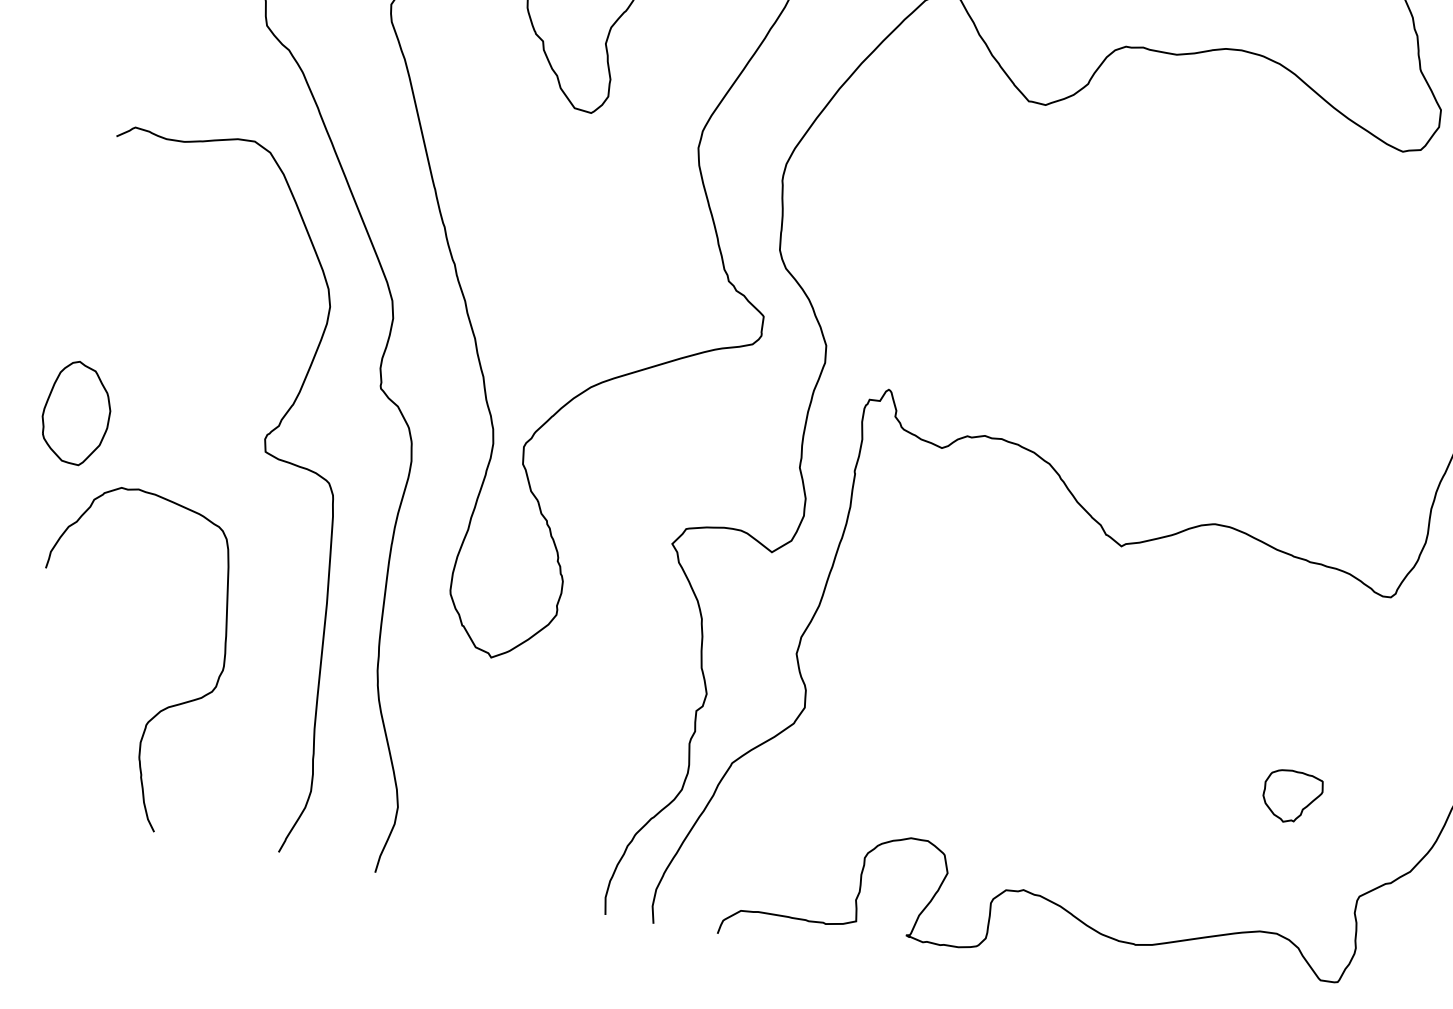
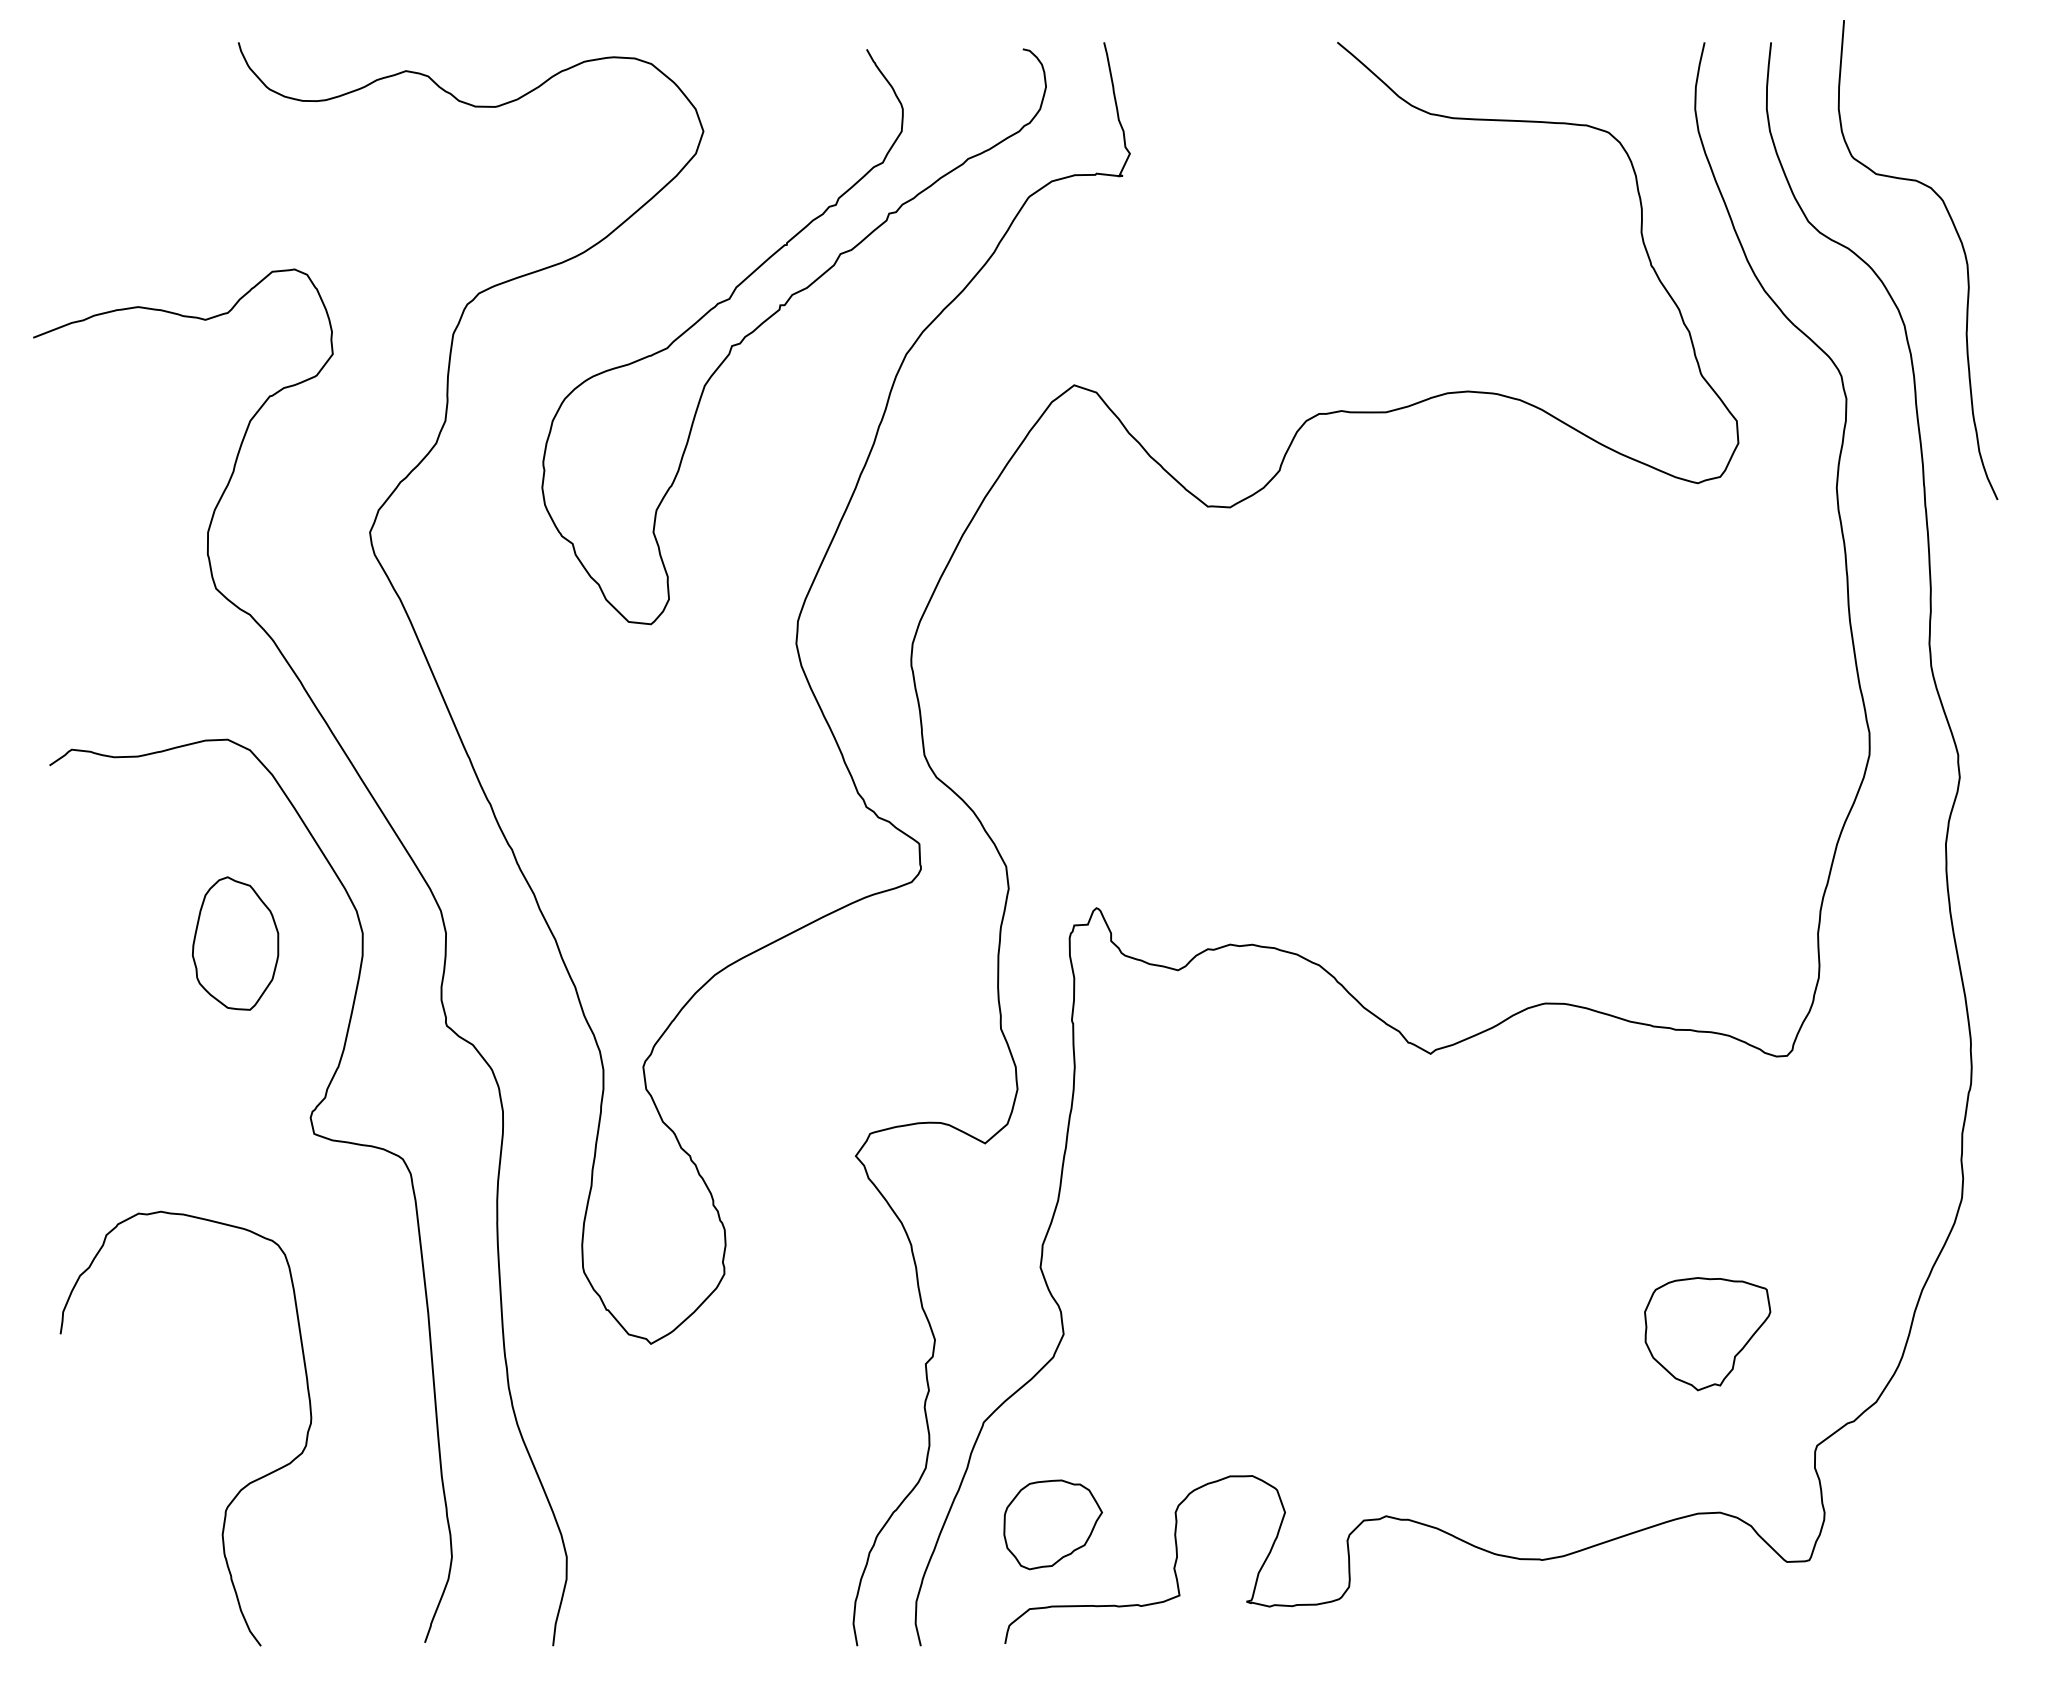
part: (76, 413) -> (235, 943), moved
part: (1291, 797) -> (1707, 1334), size x1.67
part: (769, 849) -> (1052, 1524), added

